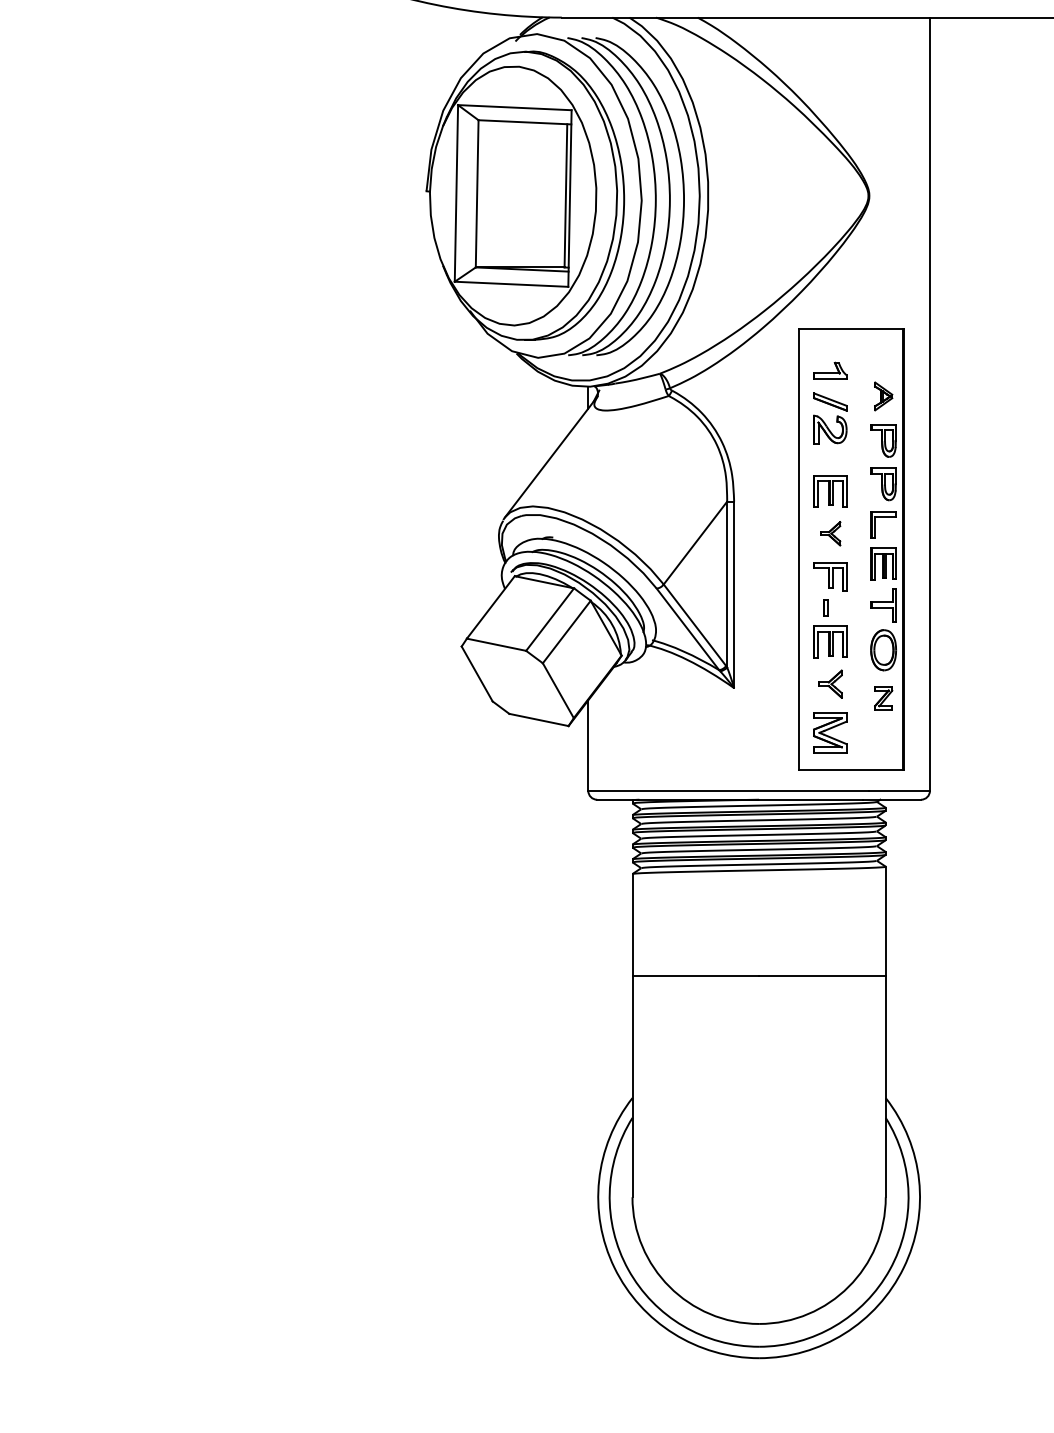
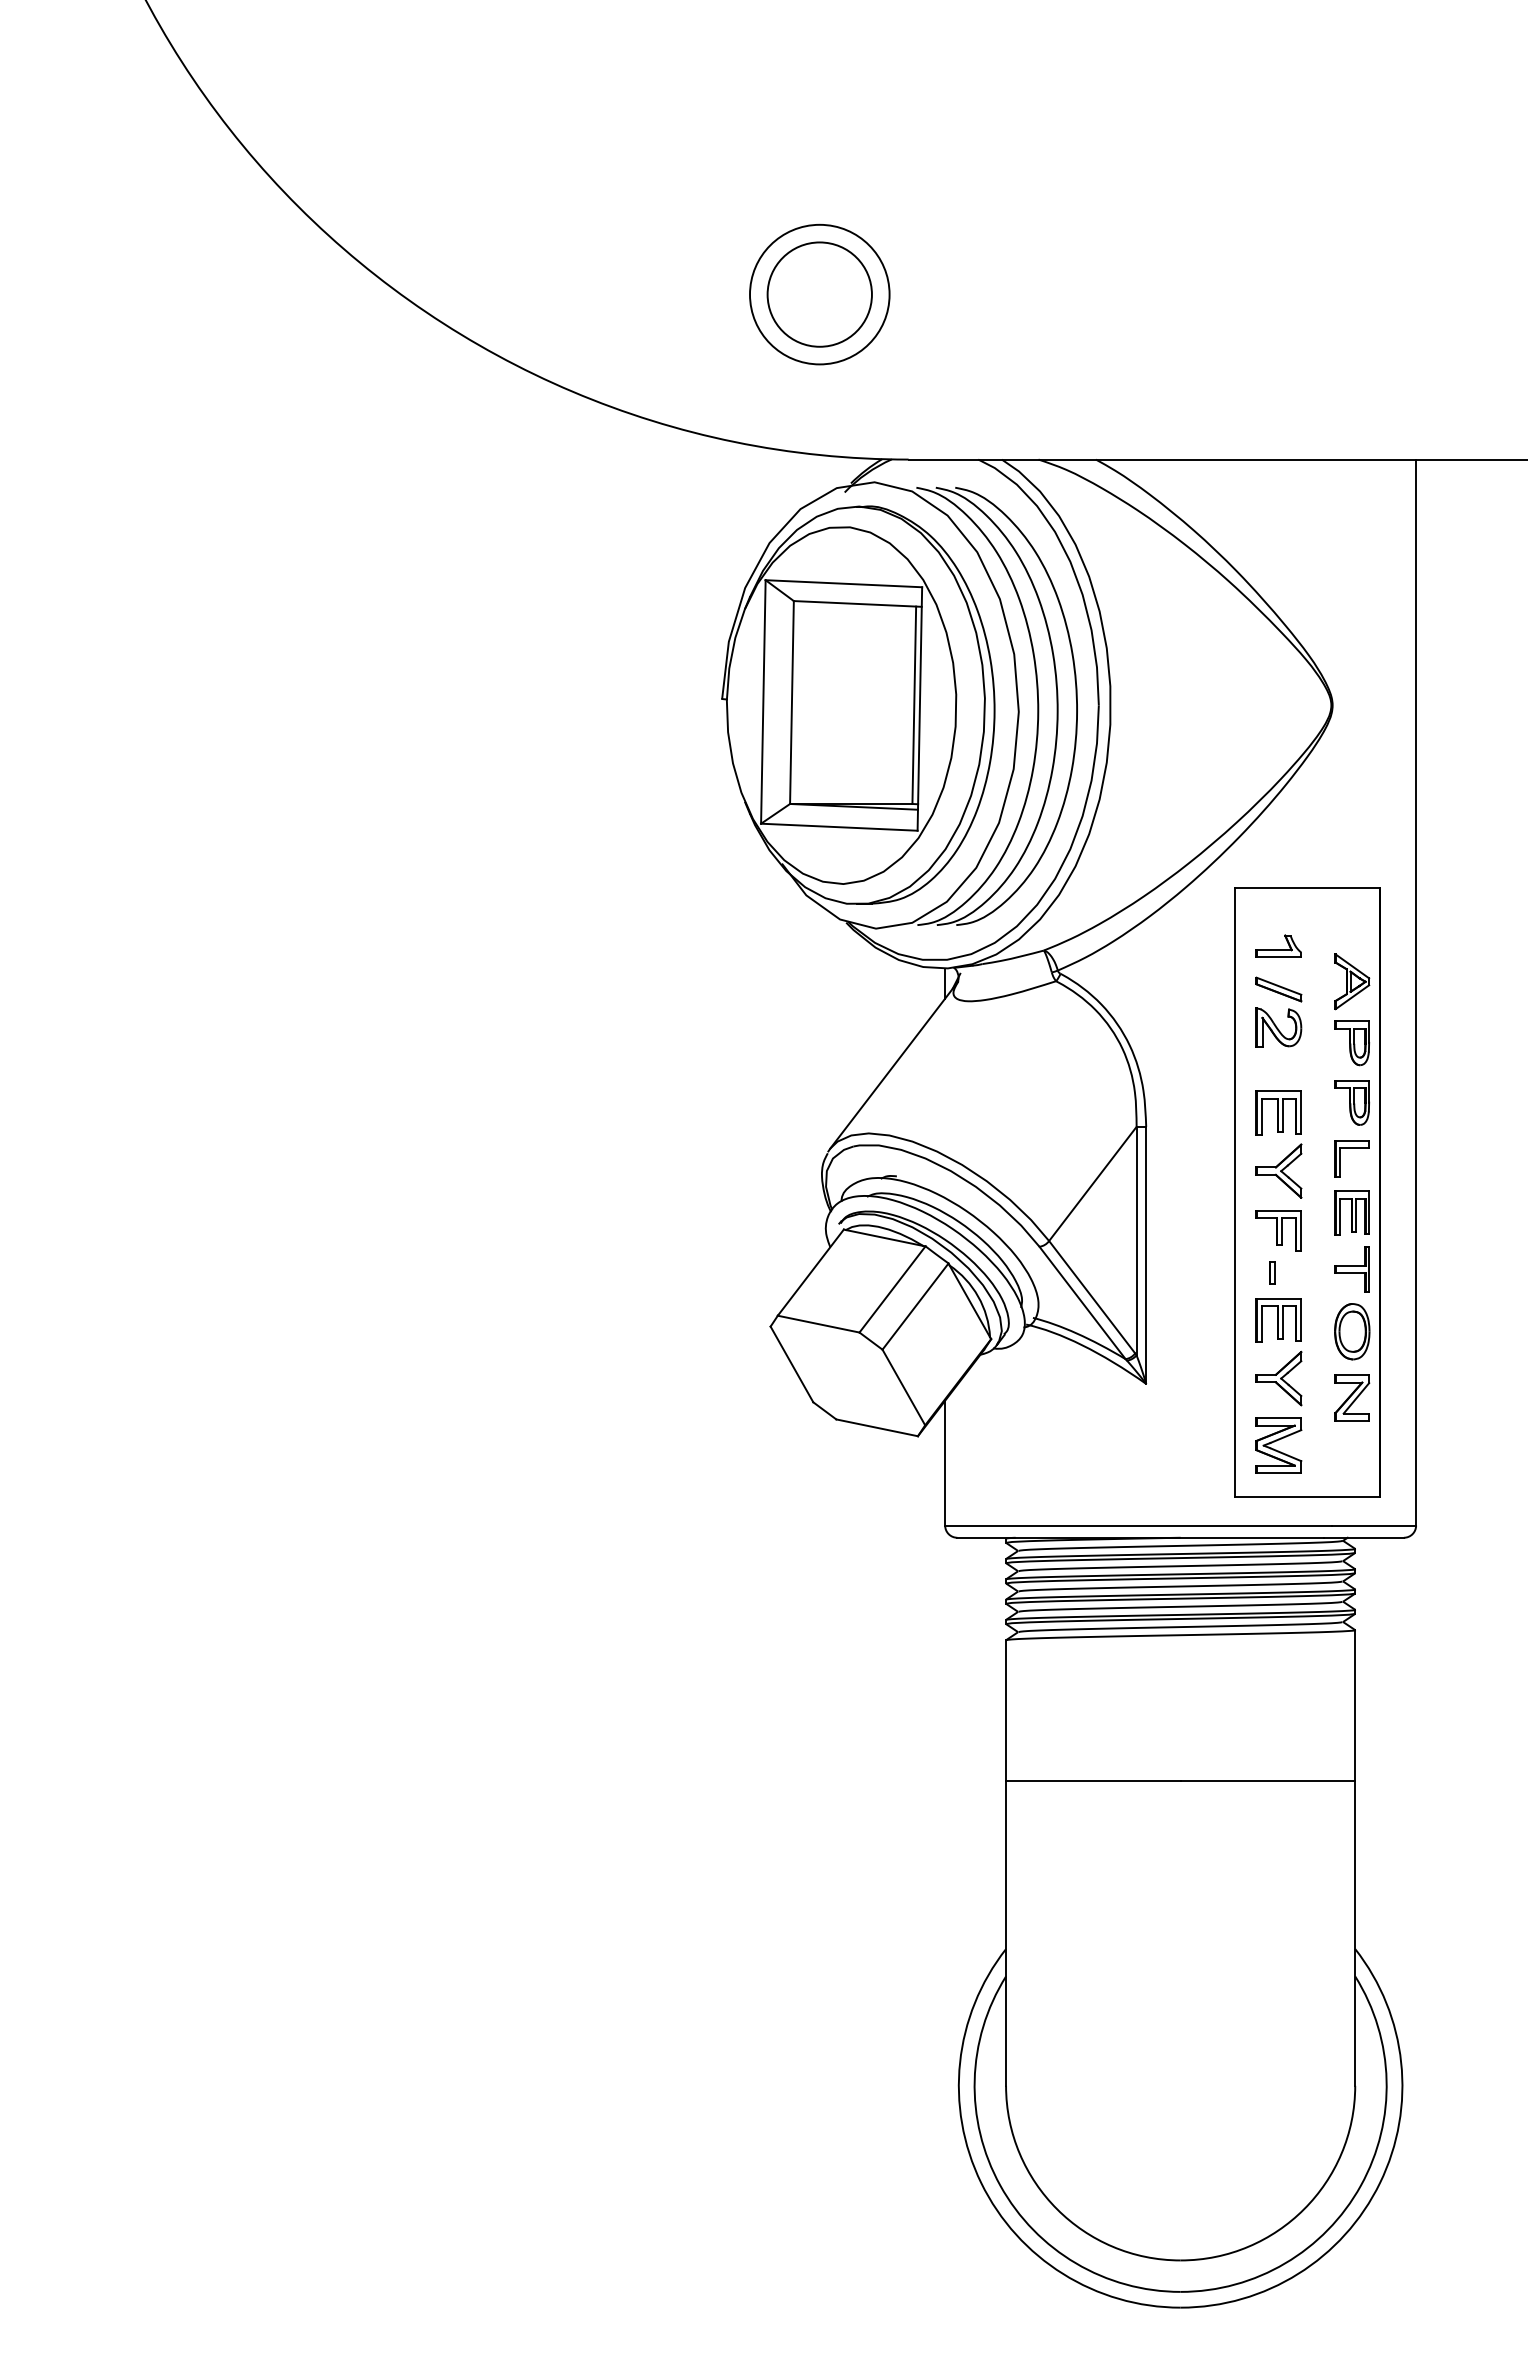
part: (883, 396) -> (1352, 981), size x1.43
part: (830, 533) -> (1278, 1170), size x1.67
part: (830, 684) -> (1278, 1378), size x1.43
part: (883, 697) -> (1352, 1397), size x1.43

